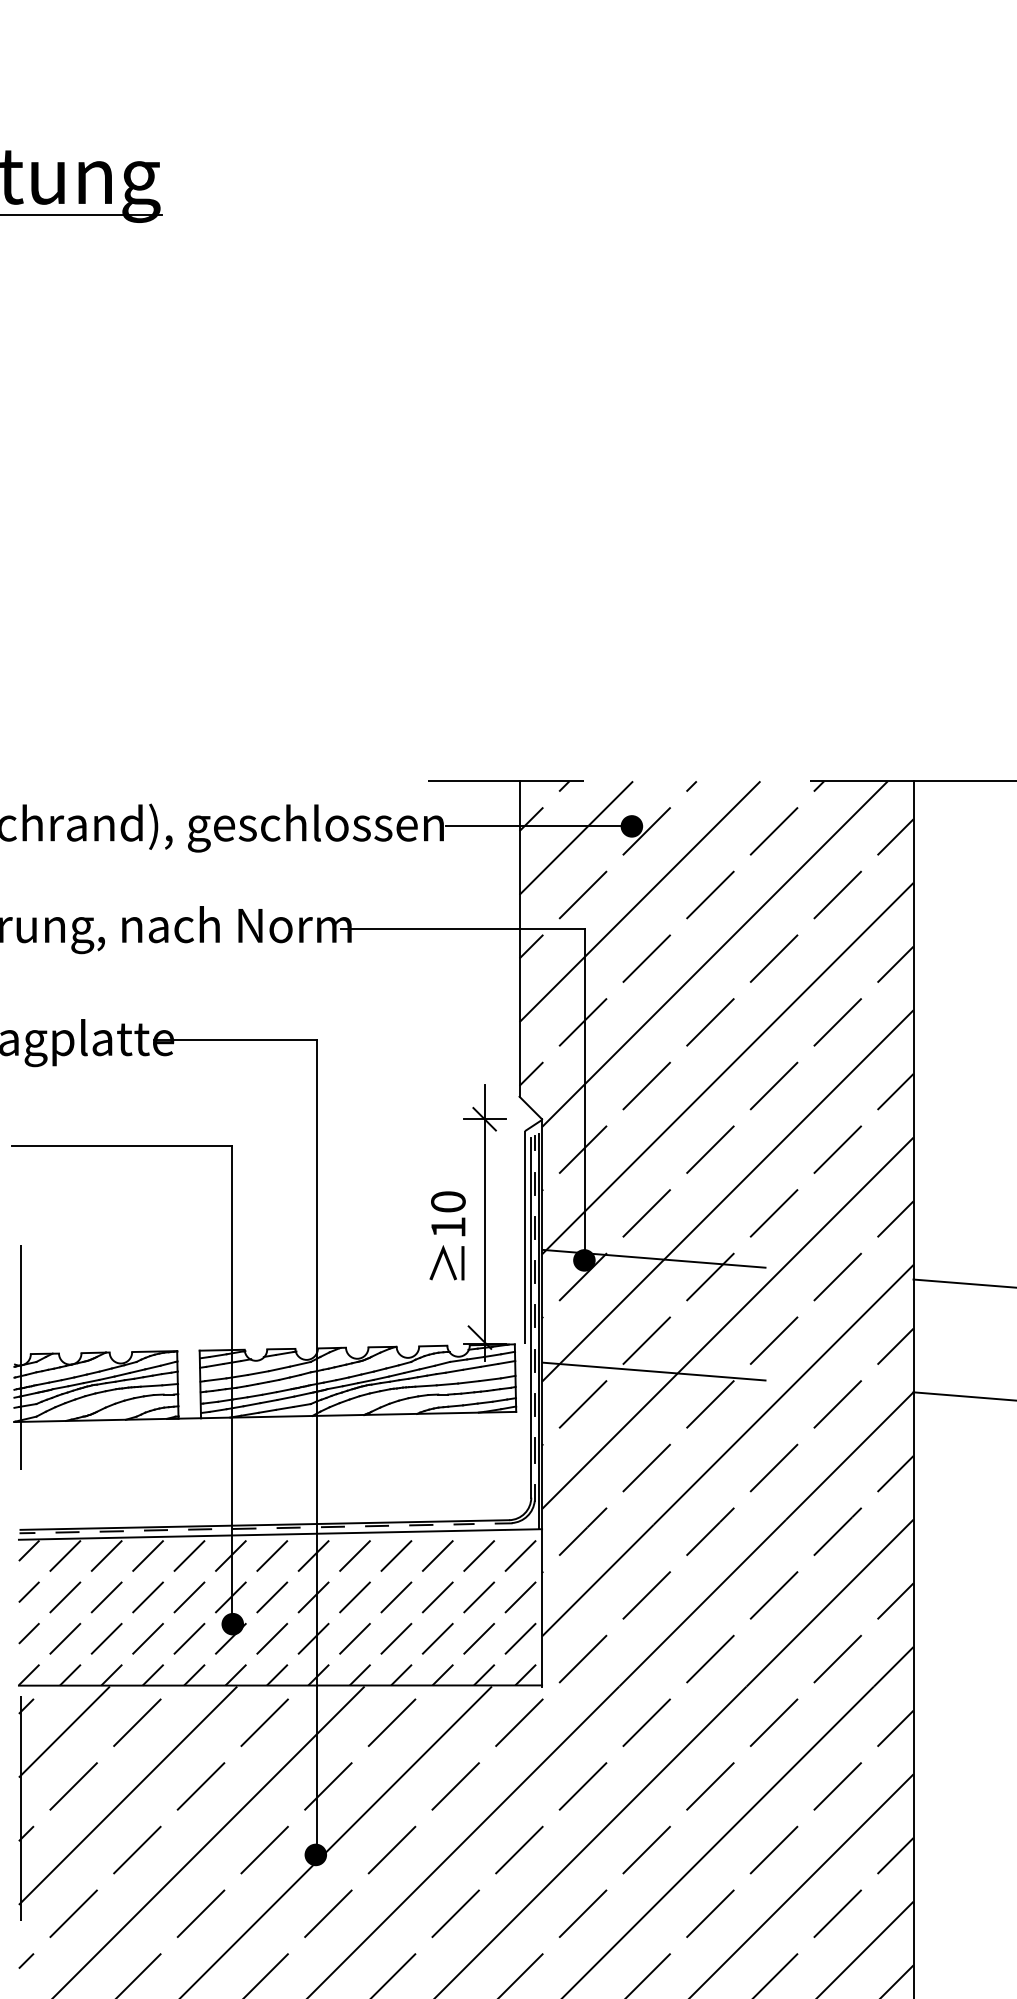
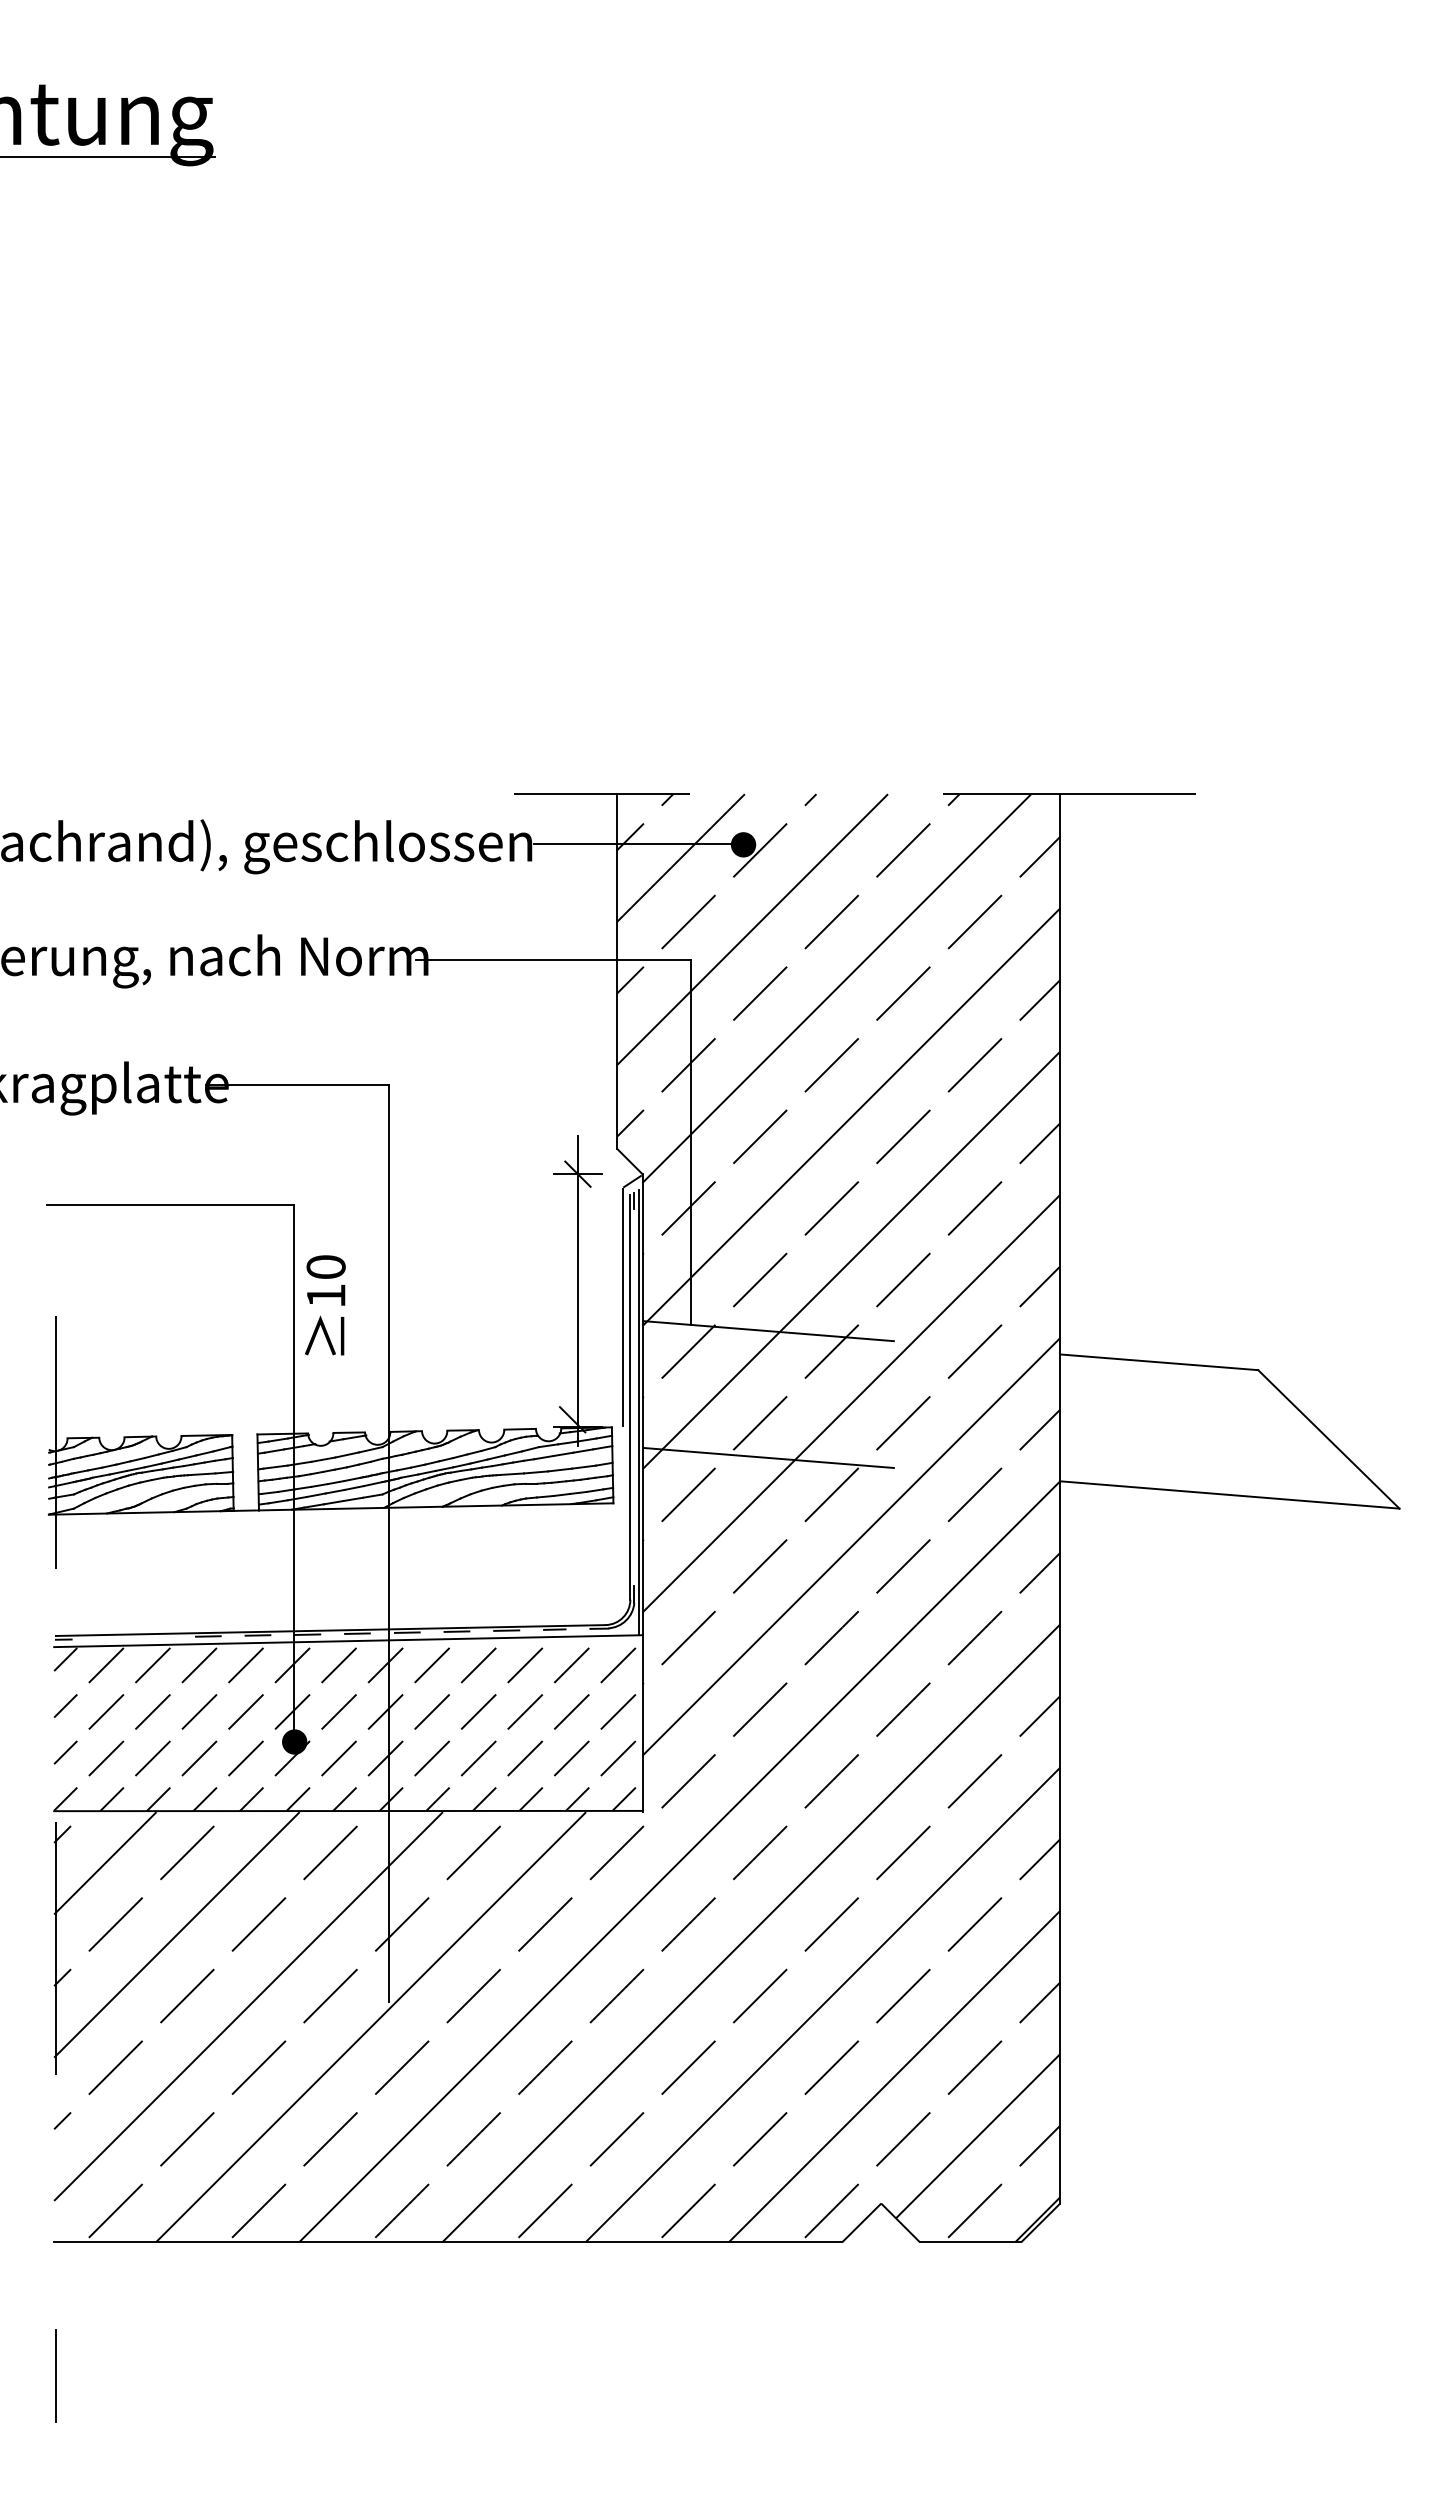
line: (534, 1183) -> (634, 1246), removed
line: (534, 1227) -> (634, 1295), removed
text: (447, 1236) -> (325, 1305), moved
fill: (583, 1260) -> (689, 1332), removed
line: (534, 1271) -> (634, 1345), removed
line: (534, 1316) -> (634, 1395), removed
line: (534, 1360) -> (634, 1445), removed
line: (534, 1404) -> (634, 1494), removed
line: (534, 1450) -> (634, 1546), removed
line: (111, 1531) -> (158, 1637), removed
line: (67, 1532) -> (108, 1638), removed
fill: (315, 1854) -> (387, 2001), removed

